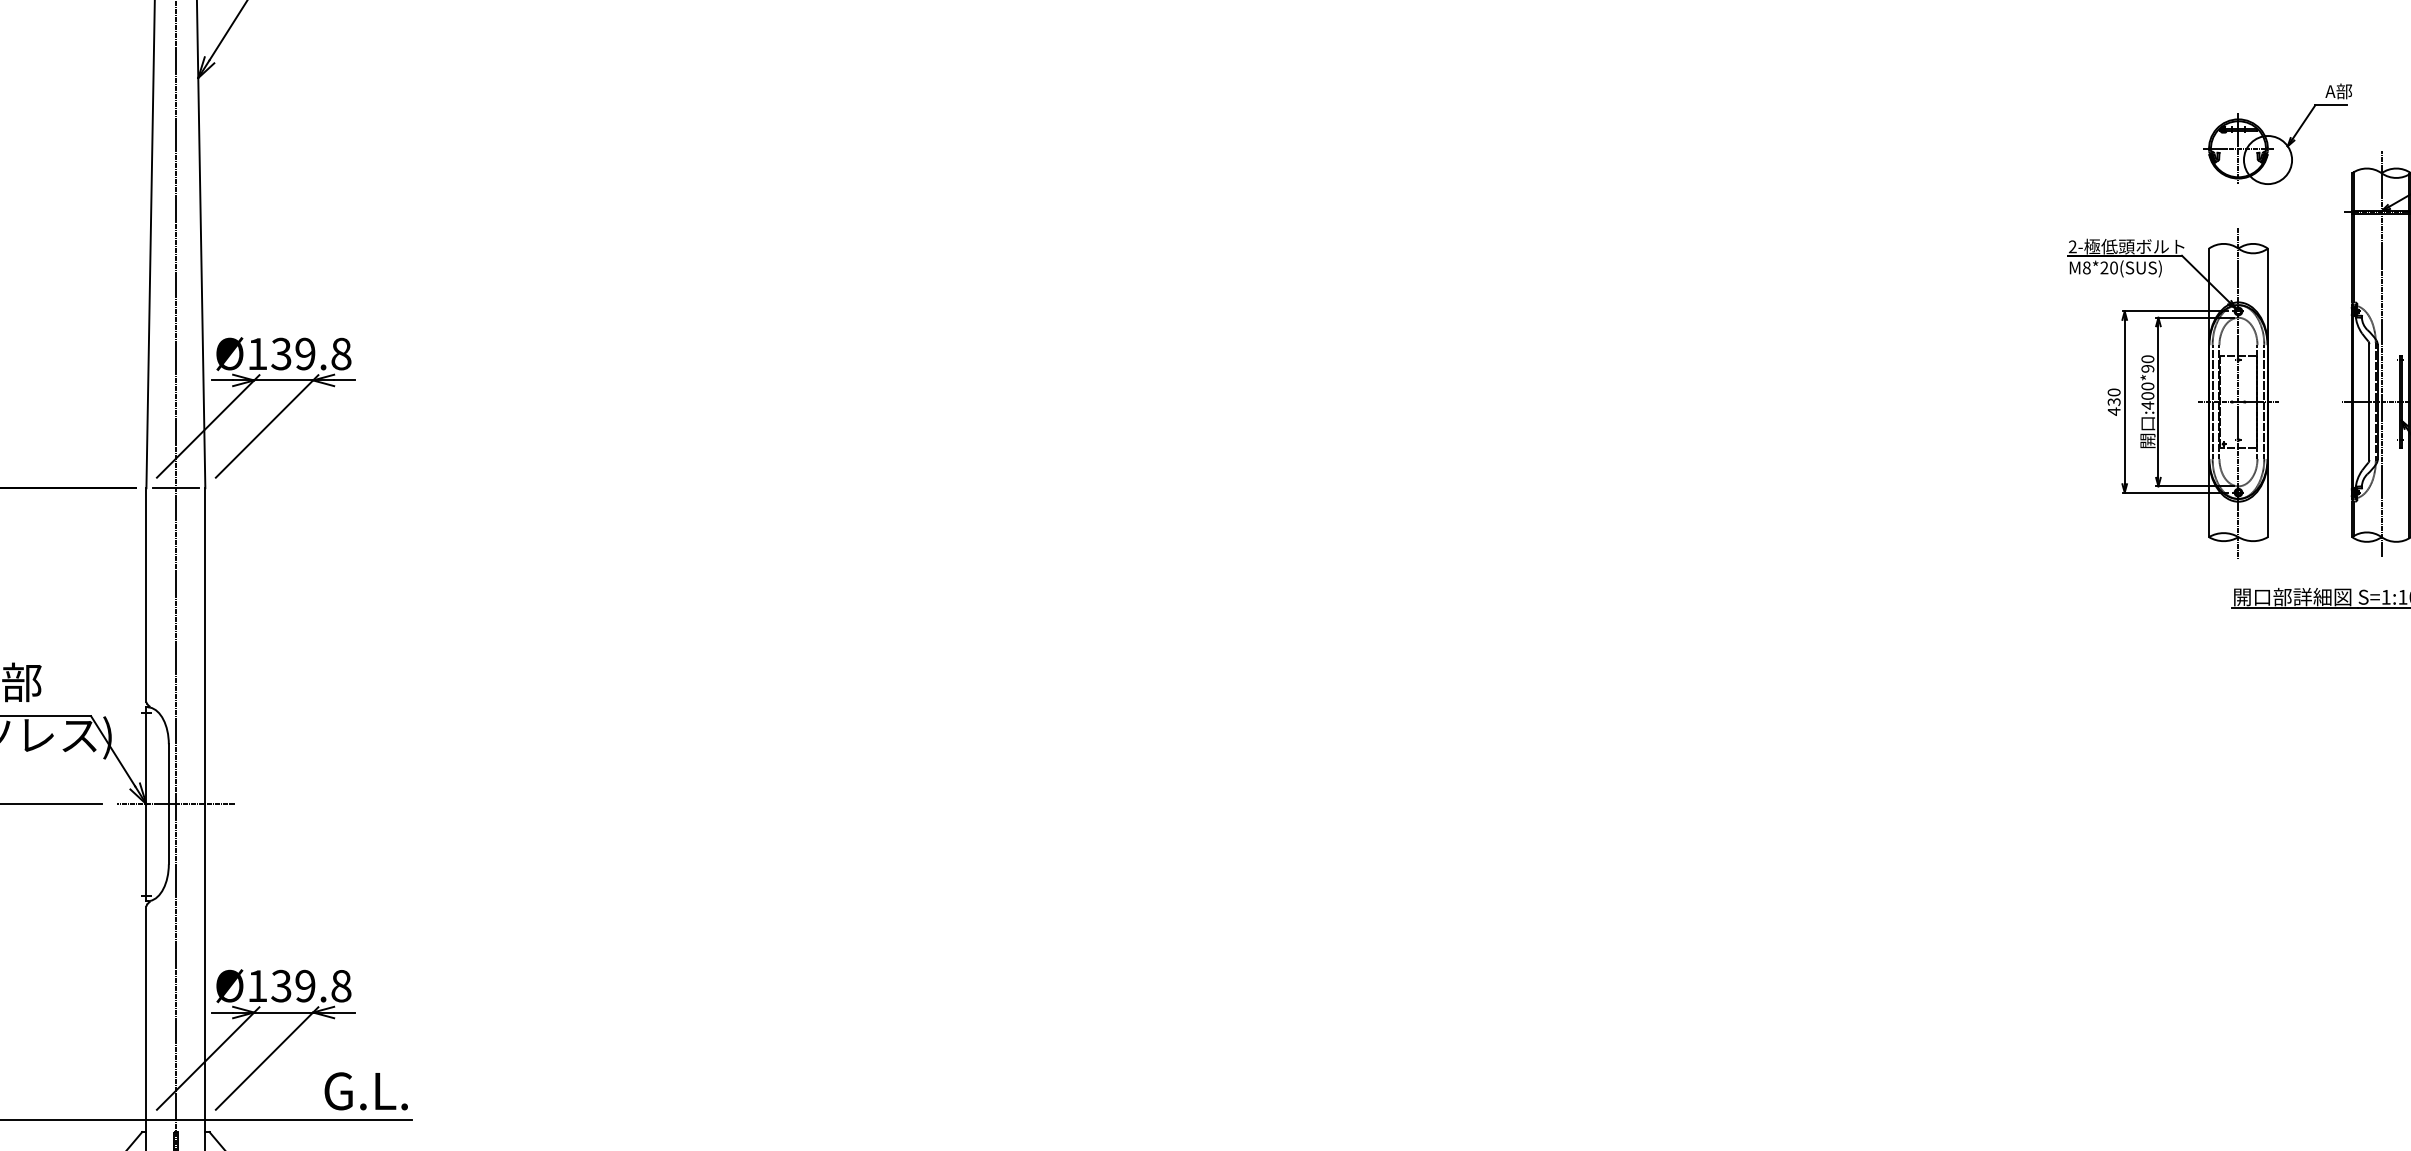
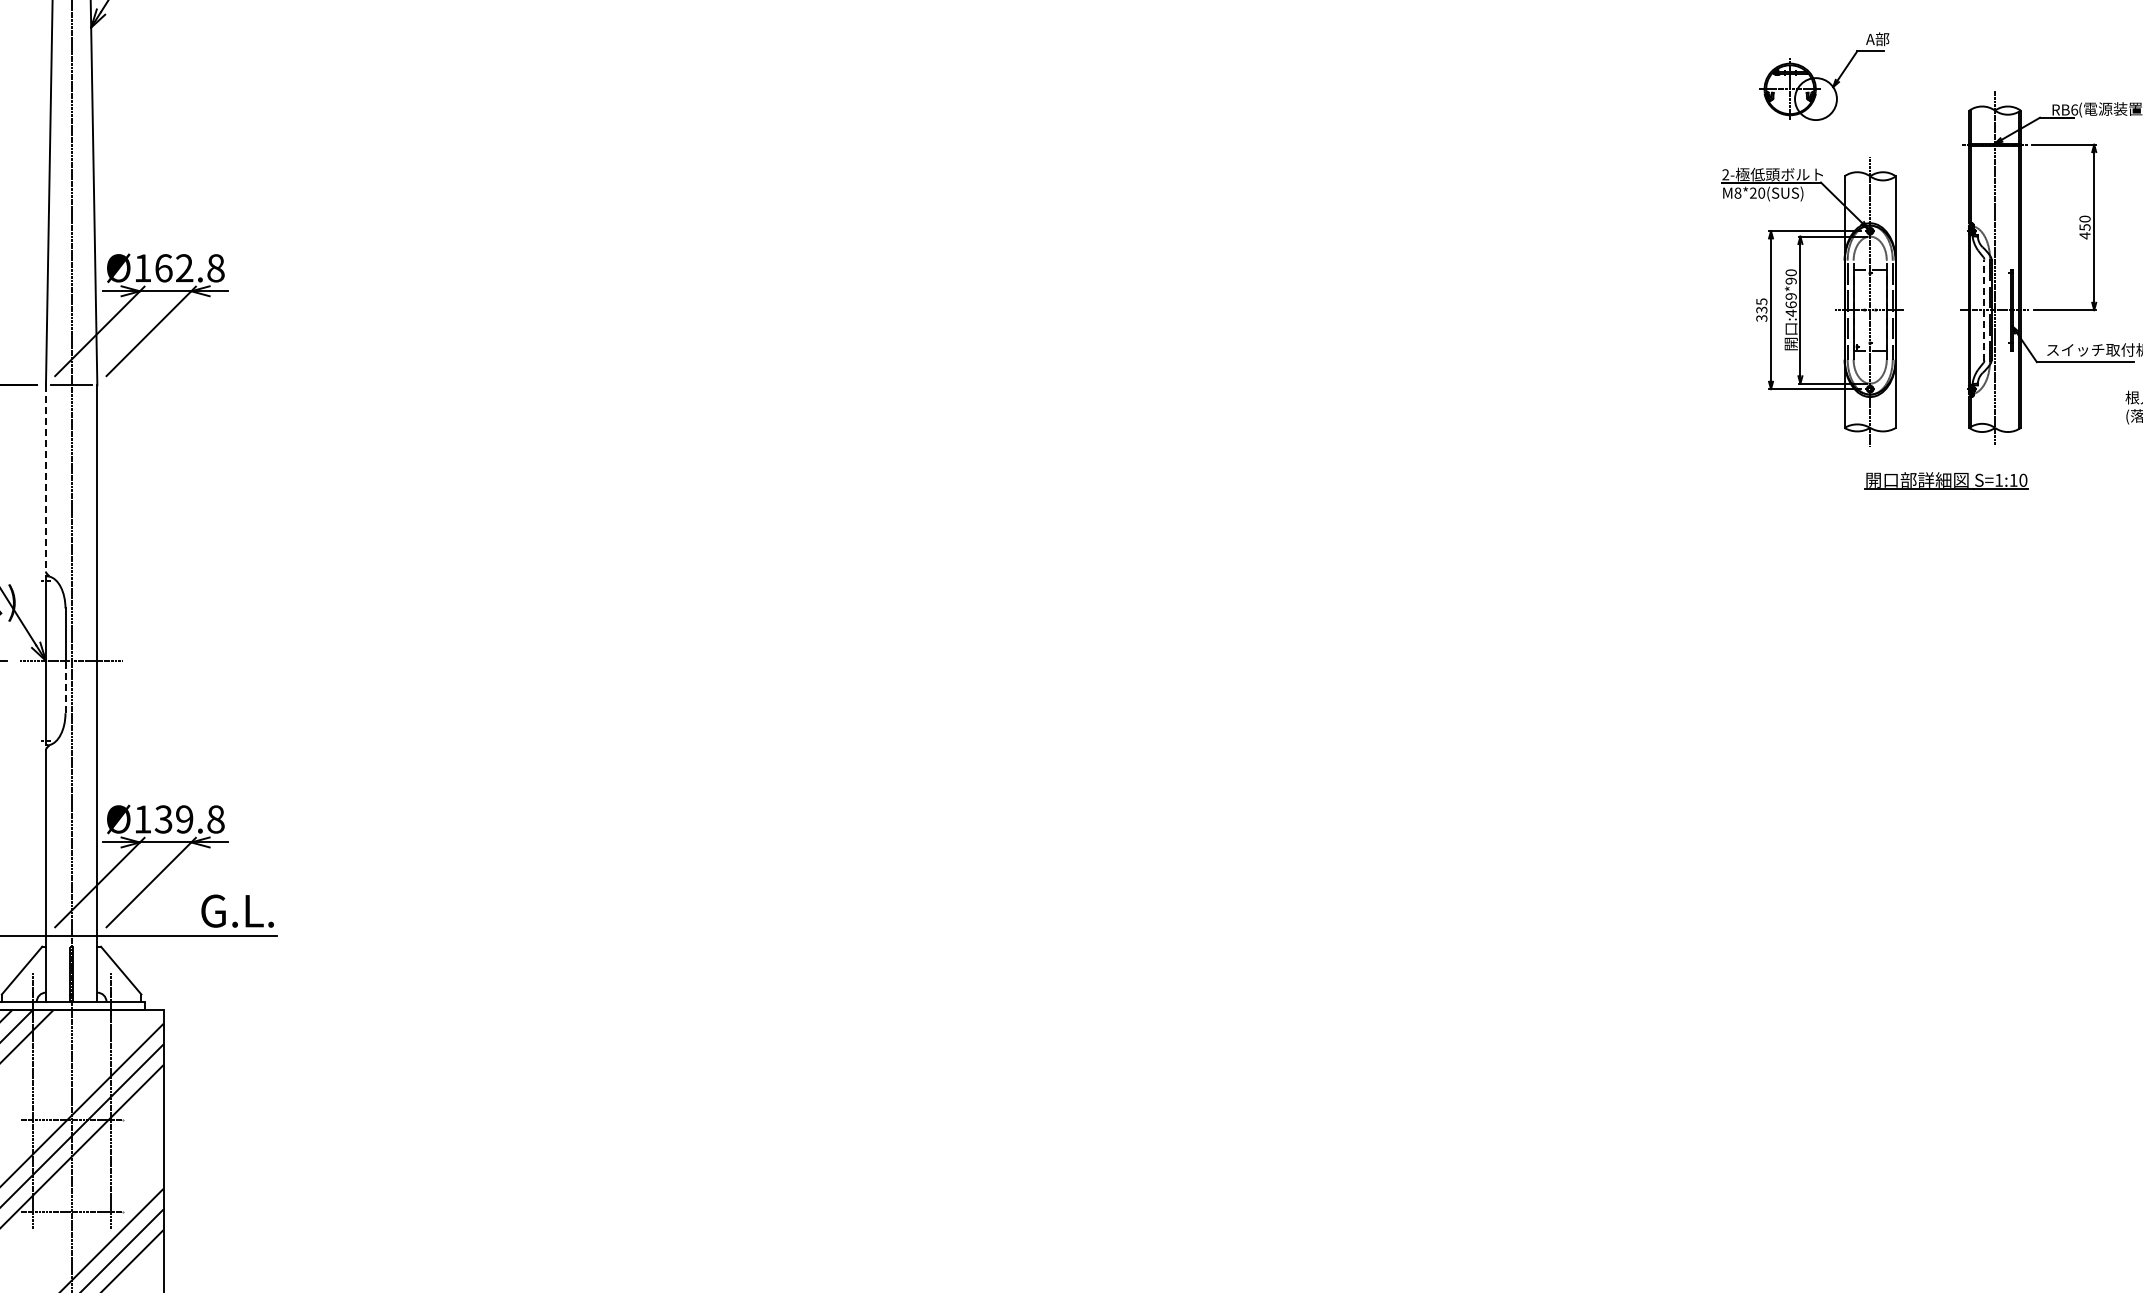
part: (2277, 134) -> (1824, 76), moved
text: (292, 354) -> (173, 268), Ø139.8 -> Ø162.8
text: (2147, 391) -> (1790, 300), :400*90 -> :469*90
text: (2113, 402) -> (1761, 310), 430 -> 335
line: (2369, 402) -> (1984, 310), solid -> dashed
line: (145, 595) -> (45, 478), solid -> dashed
line: (168, 833) -> (65, 686), solid -> dashed

